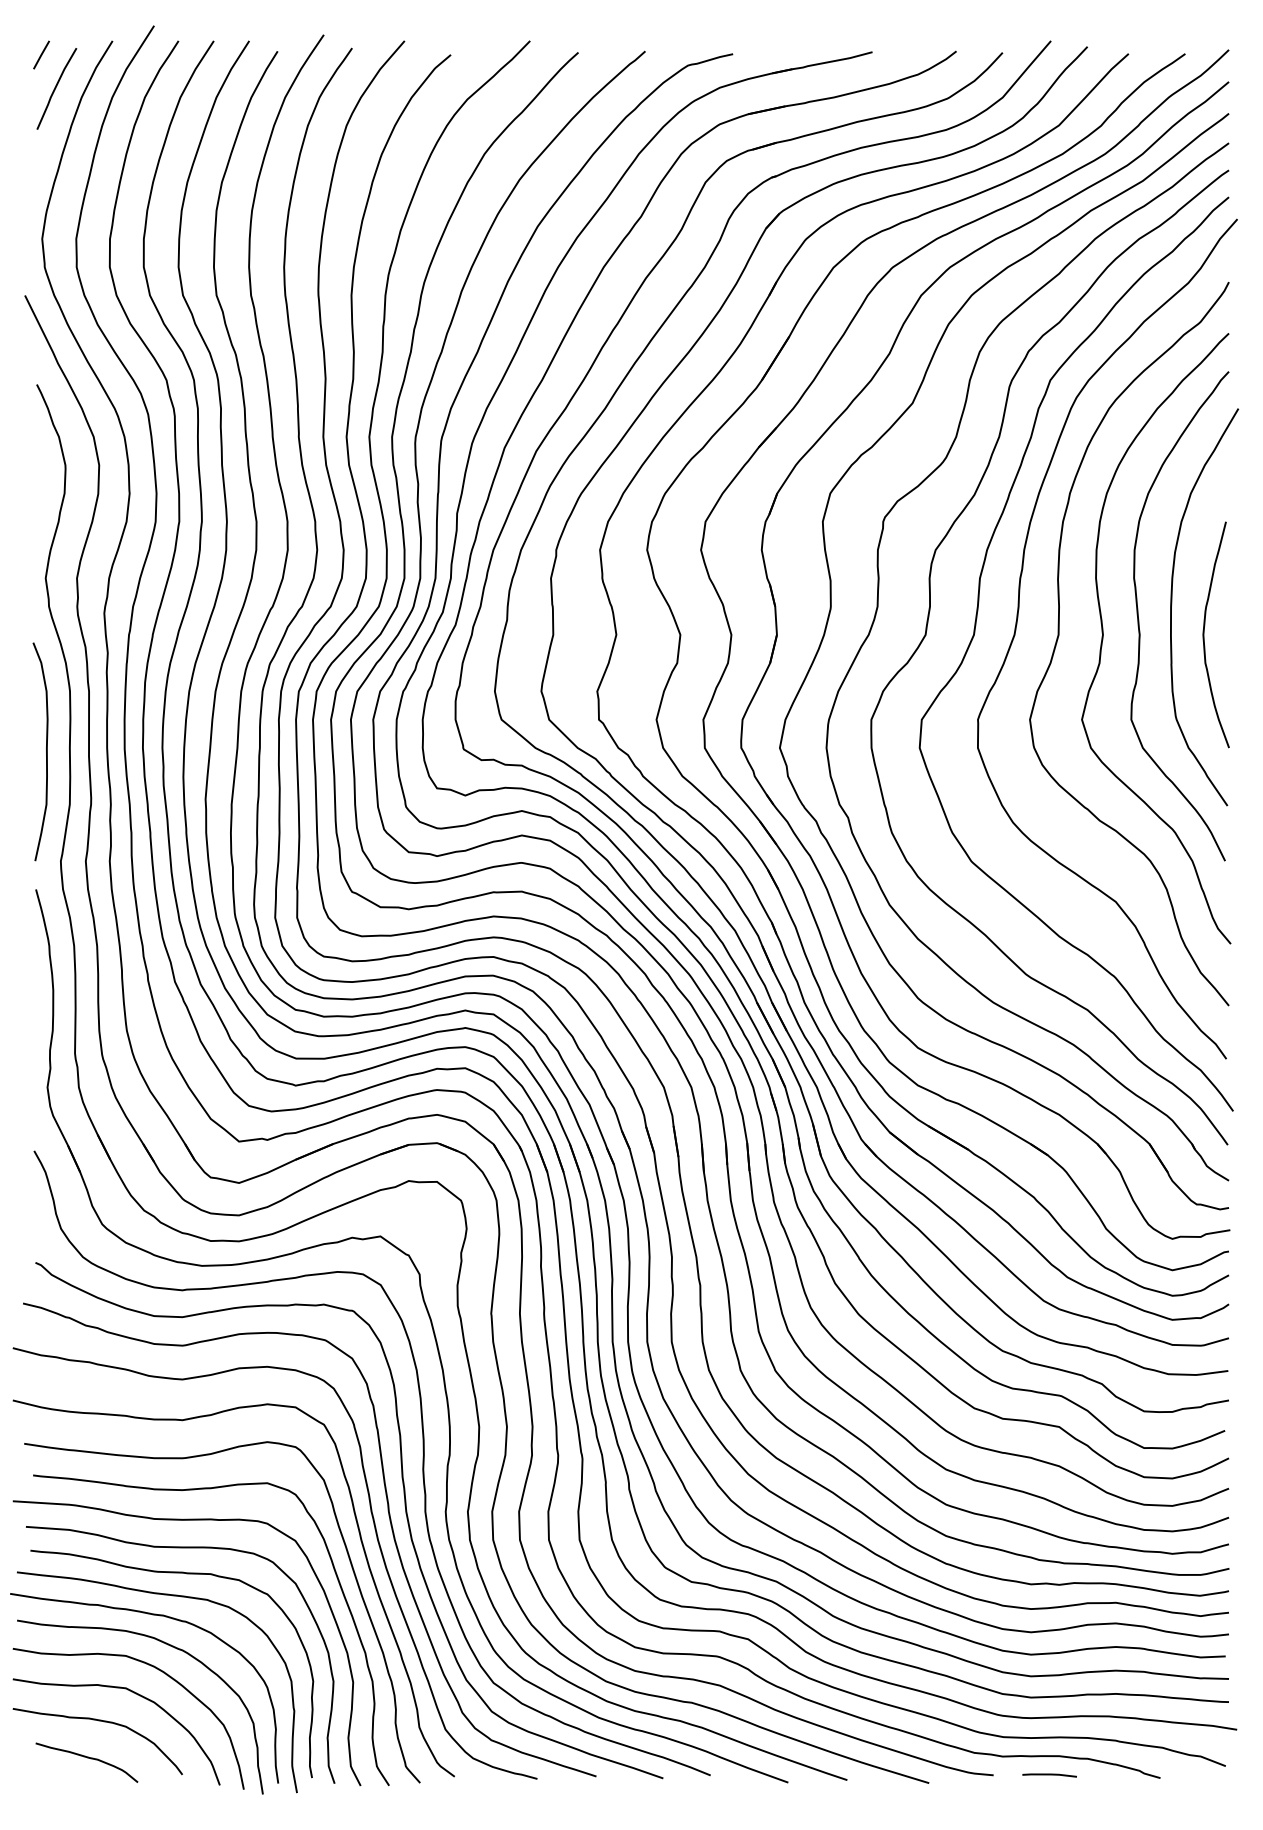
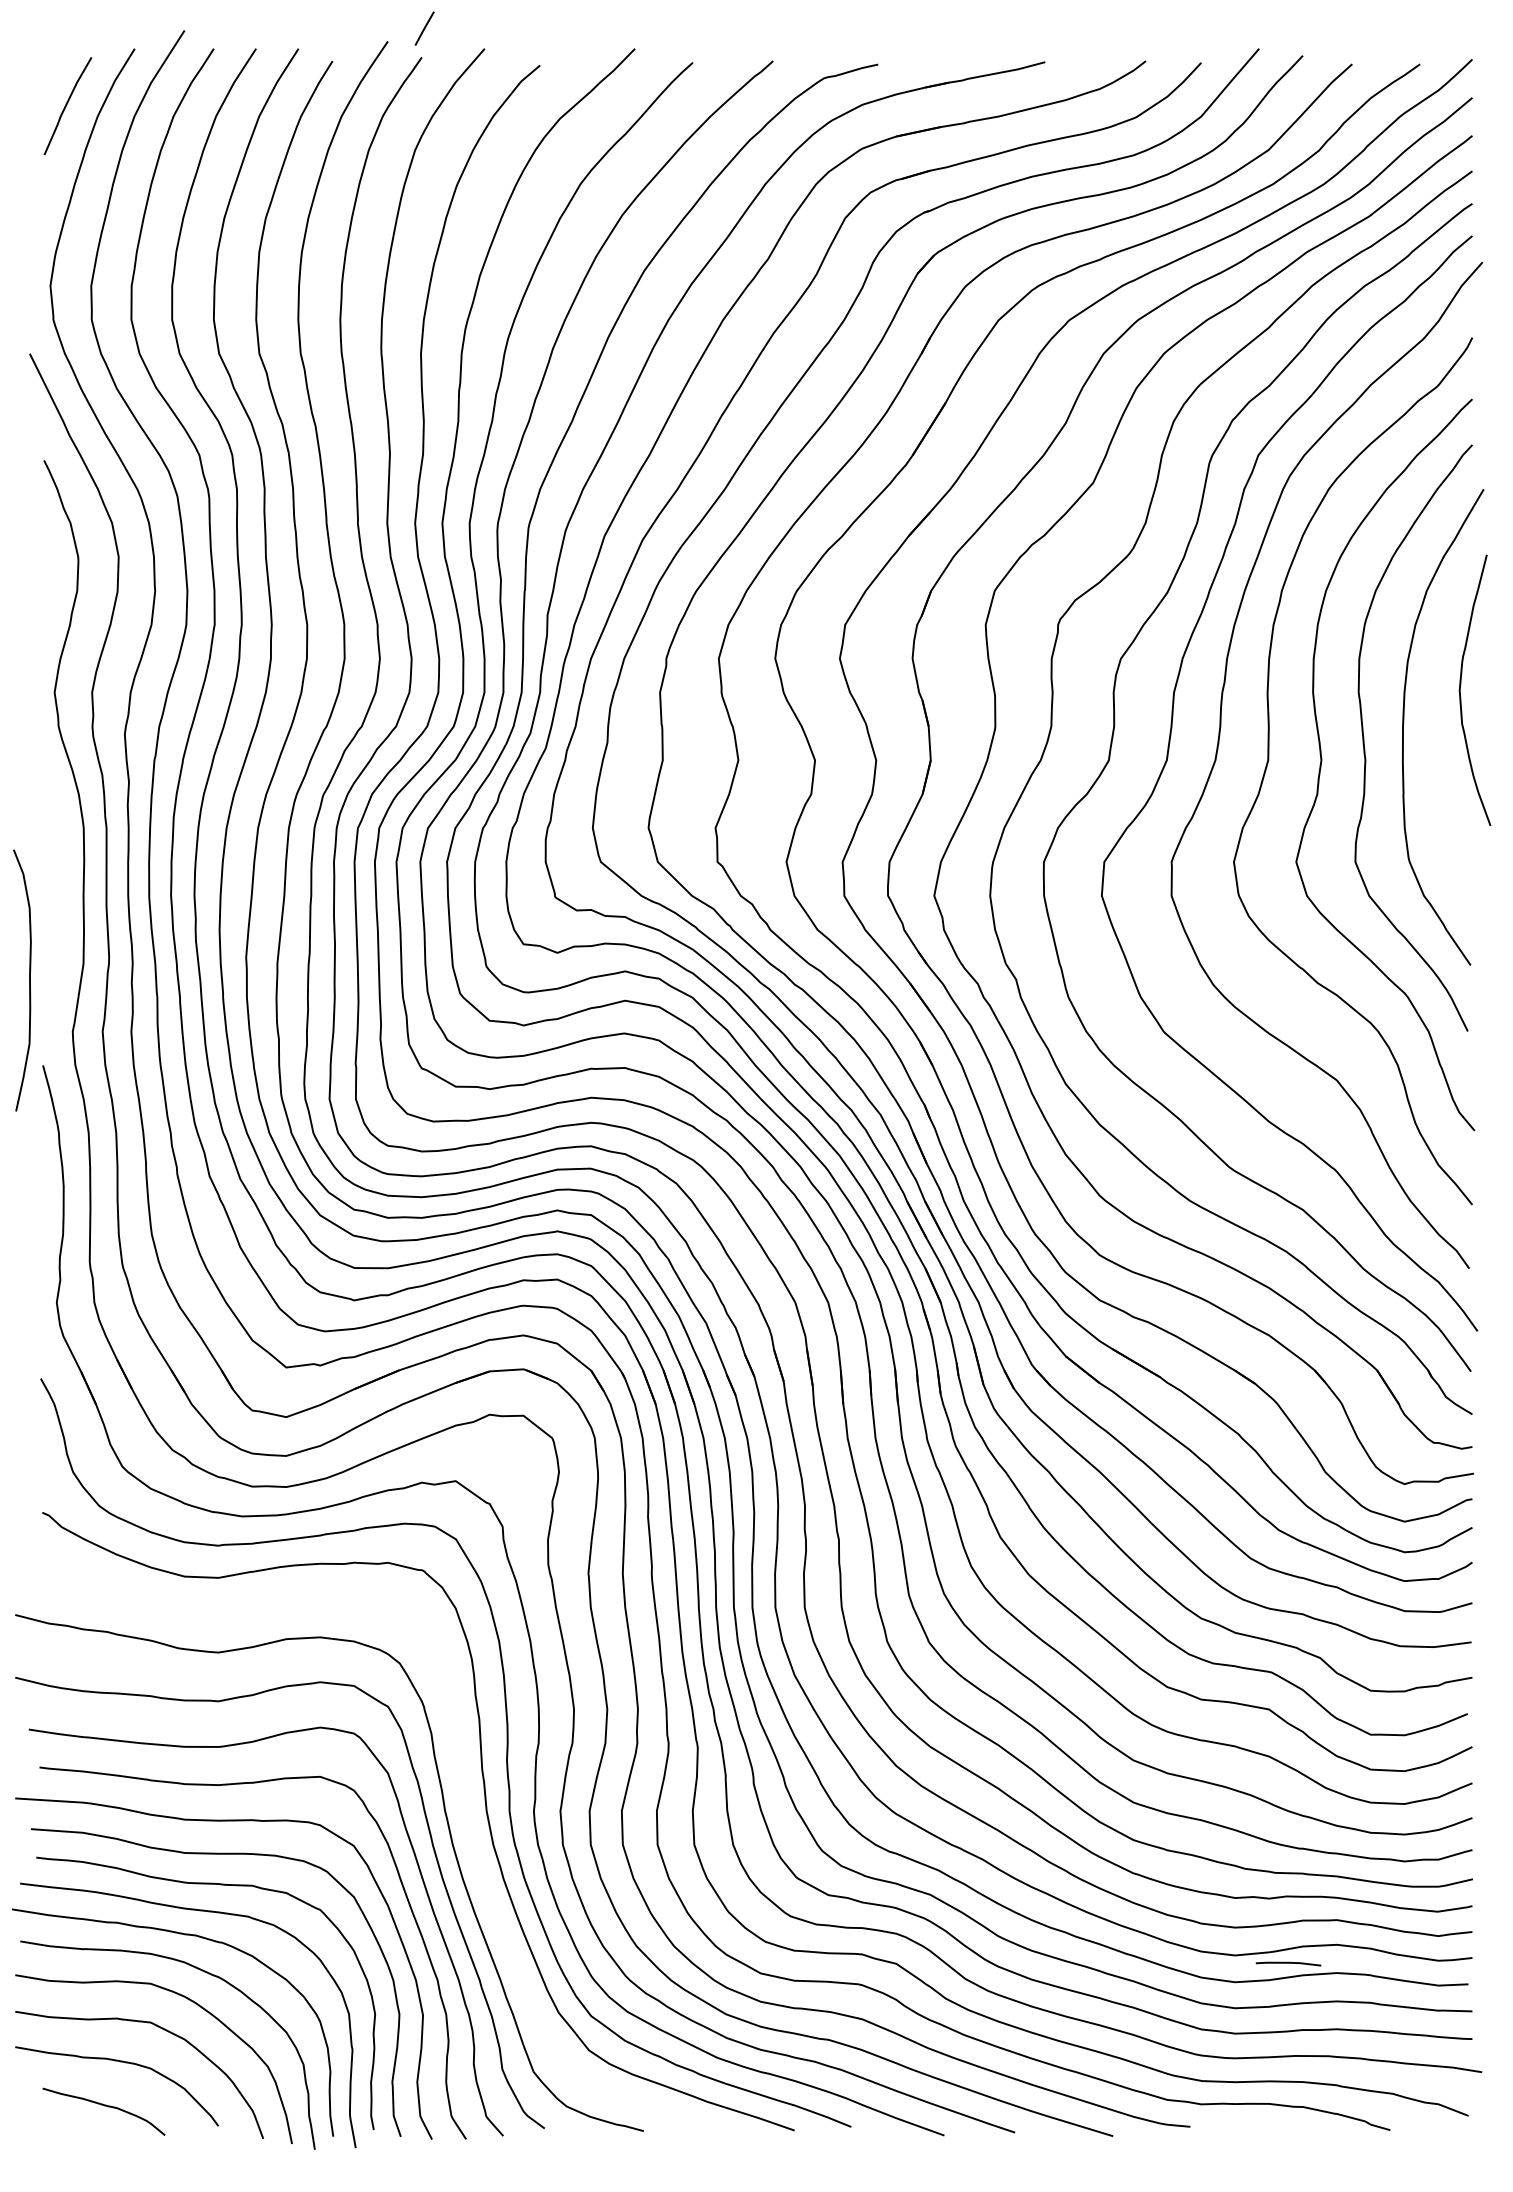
line: (41, 54) -> (424, 28), moved
curve: (1204, 630) -> (1461, 685), moved
curve: (46, 751) -> (29, 980), moved
curve: (389, 1520) -> (466, 1821), removed
line: (1049, 1775) -> (1288, 1963), moved

